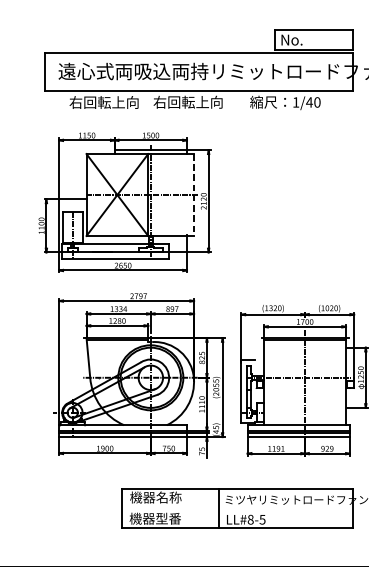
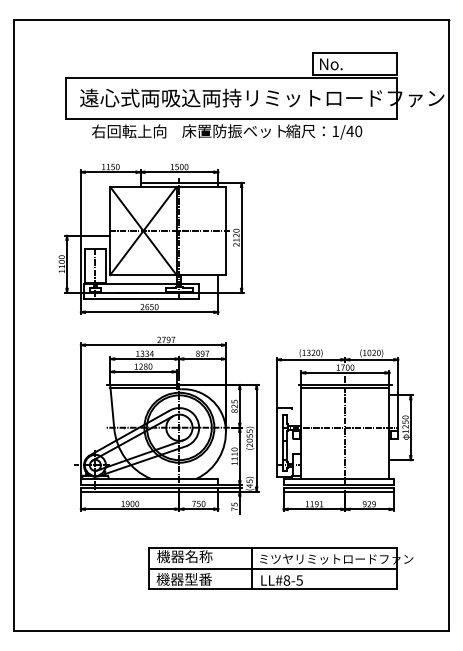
text: (201, 102) -> (233, 131), 右回転上向 -> 床置防振ベット
line: (193, 195) -> (225, 231), dashed -> solid
line: (237, 508) -> (272, 568), added

